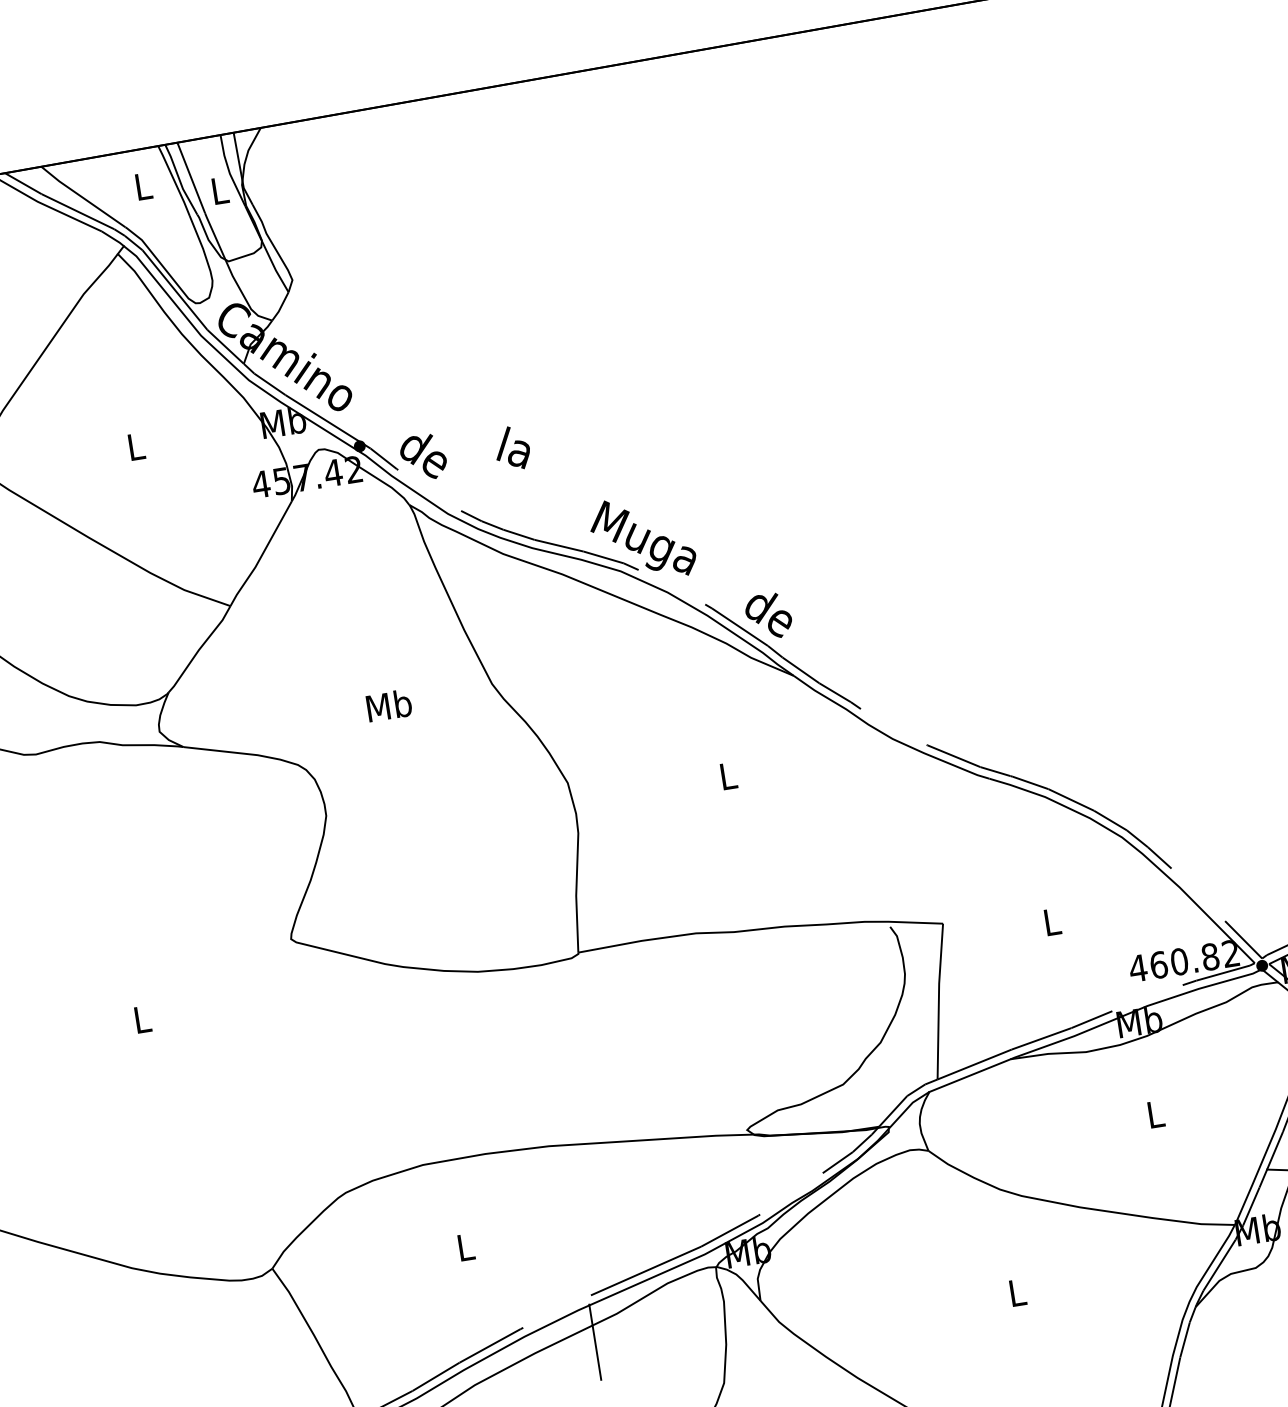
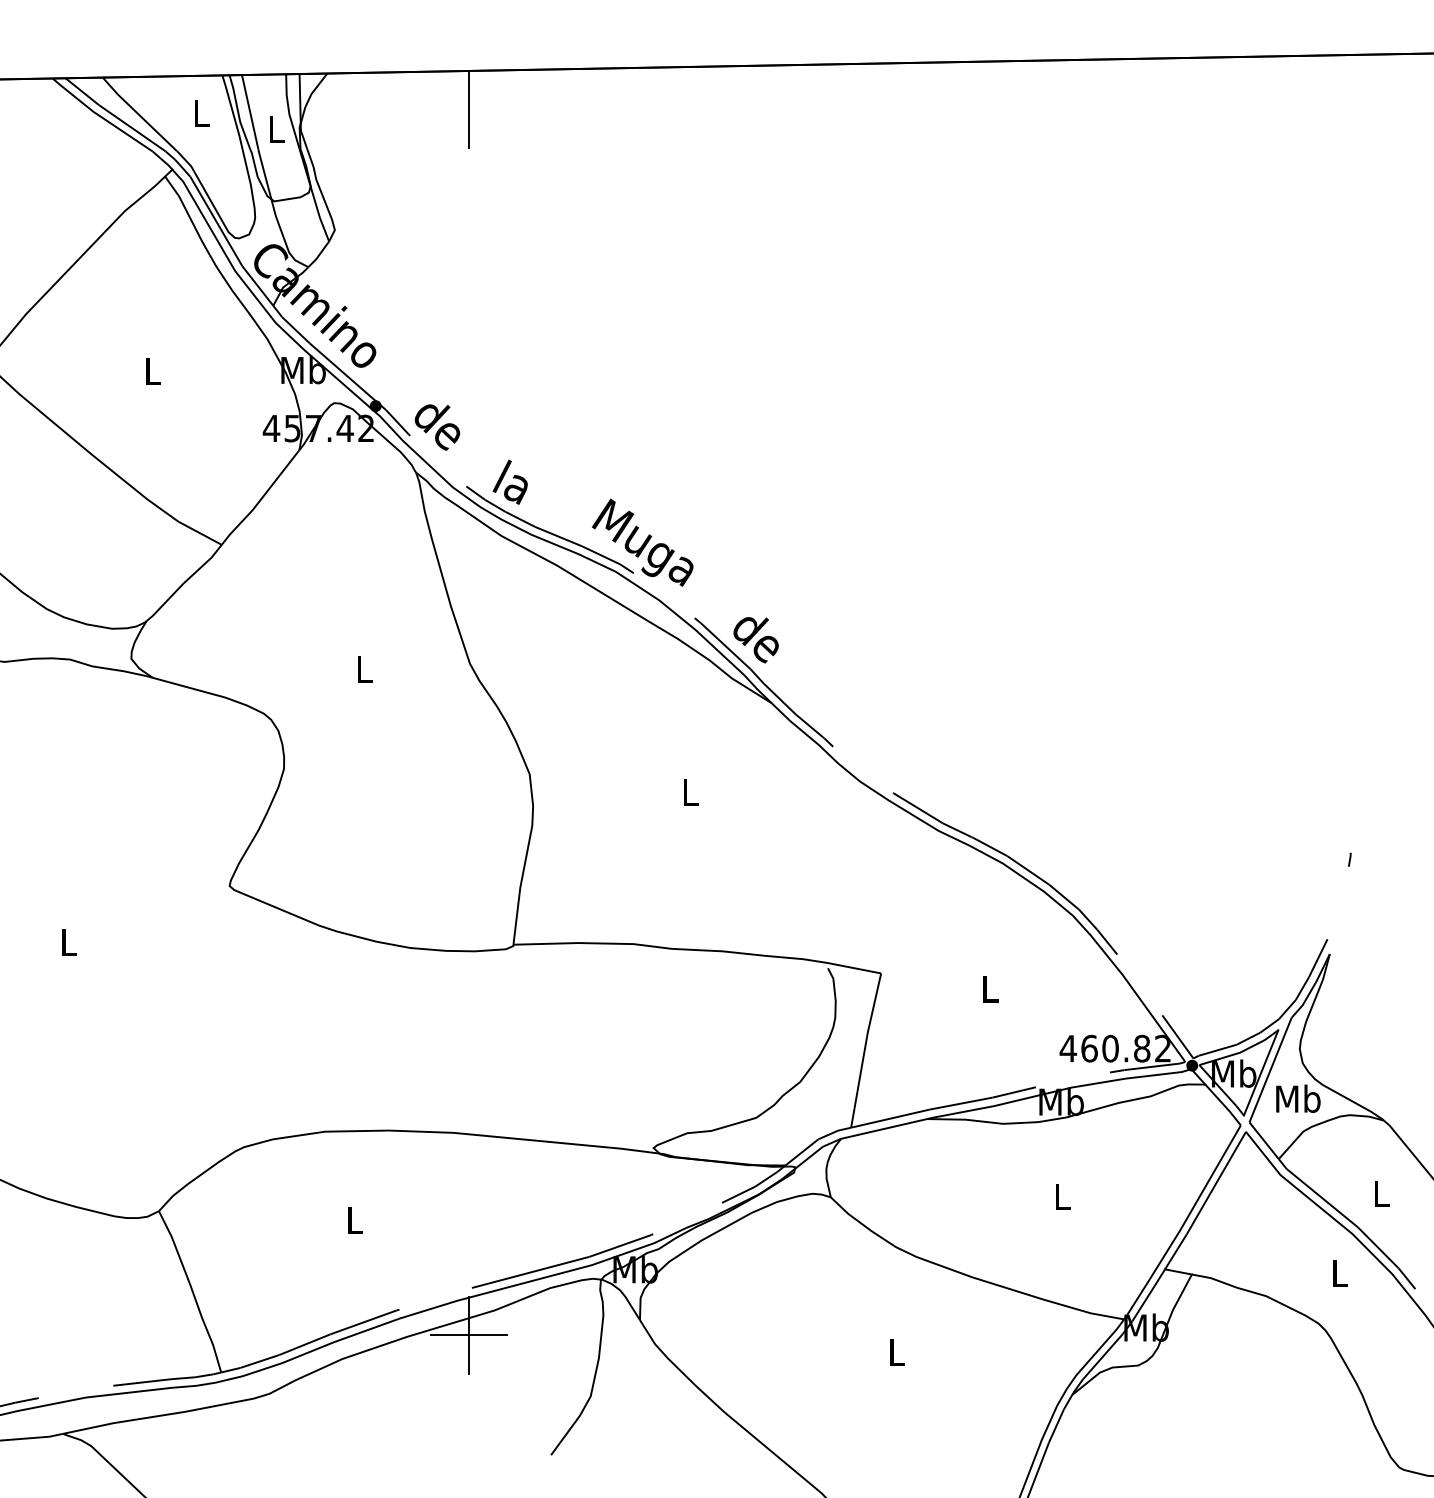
line: (404, 140) -> (468, 108), added
text: (511, 447) -> (509, 481), moved
text: (389, 705) -> (364, 668), Mb -> L
line: (594, 1342) -> (468, 1335), added

